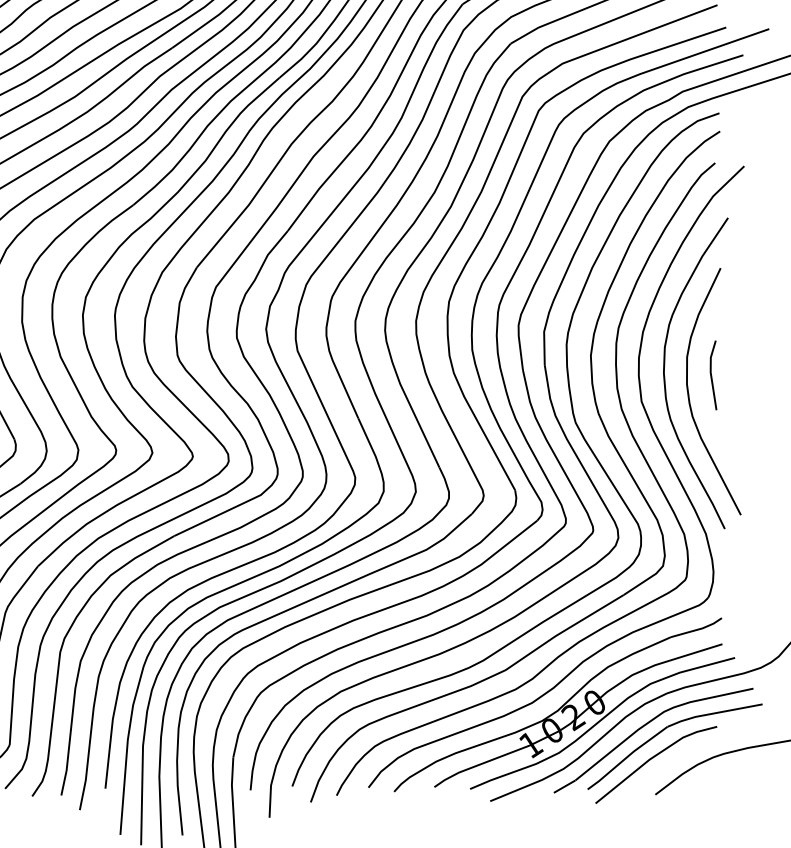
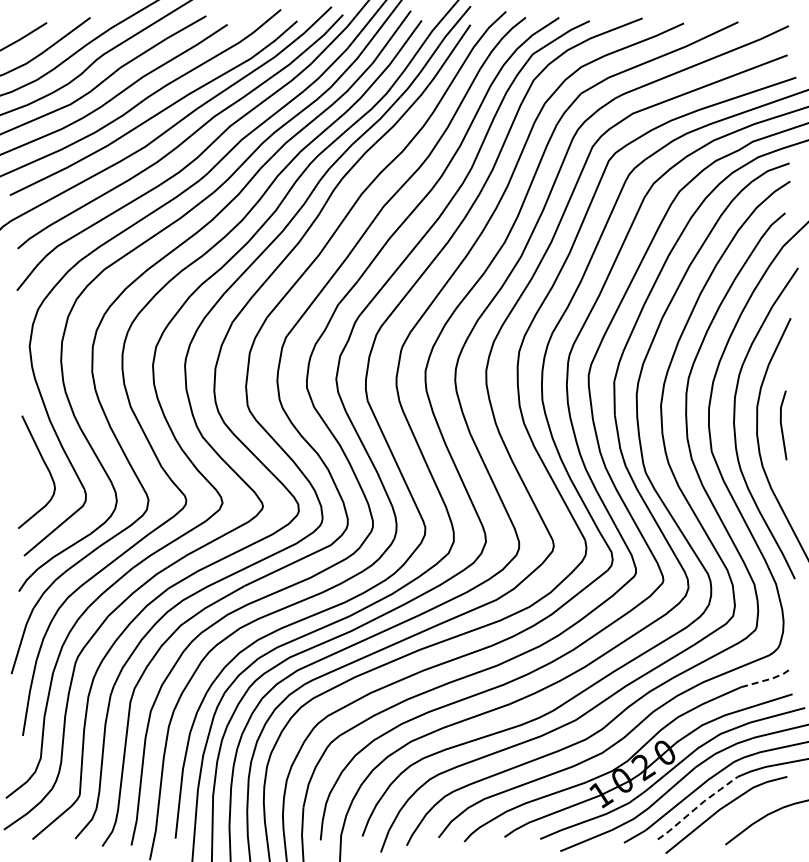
line: (698, 629) -> (768, 679), solid -> dashed
line: (627, 757) -> (697, 807), solid -> dashed

